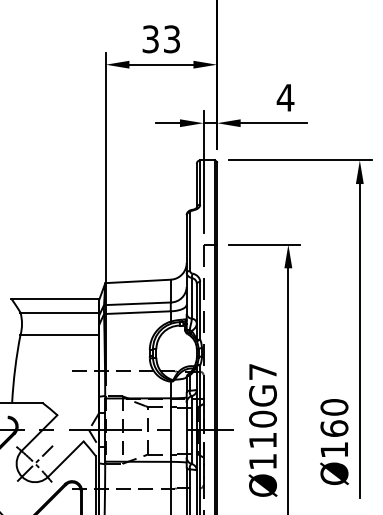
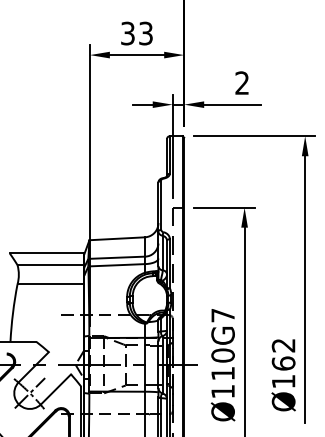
text: (285, 97) -> (242, 82), 4 -> 2
text: (334, 407) -> (283, 345), Ø160 -> Ø162

